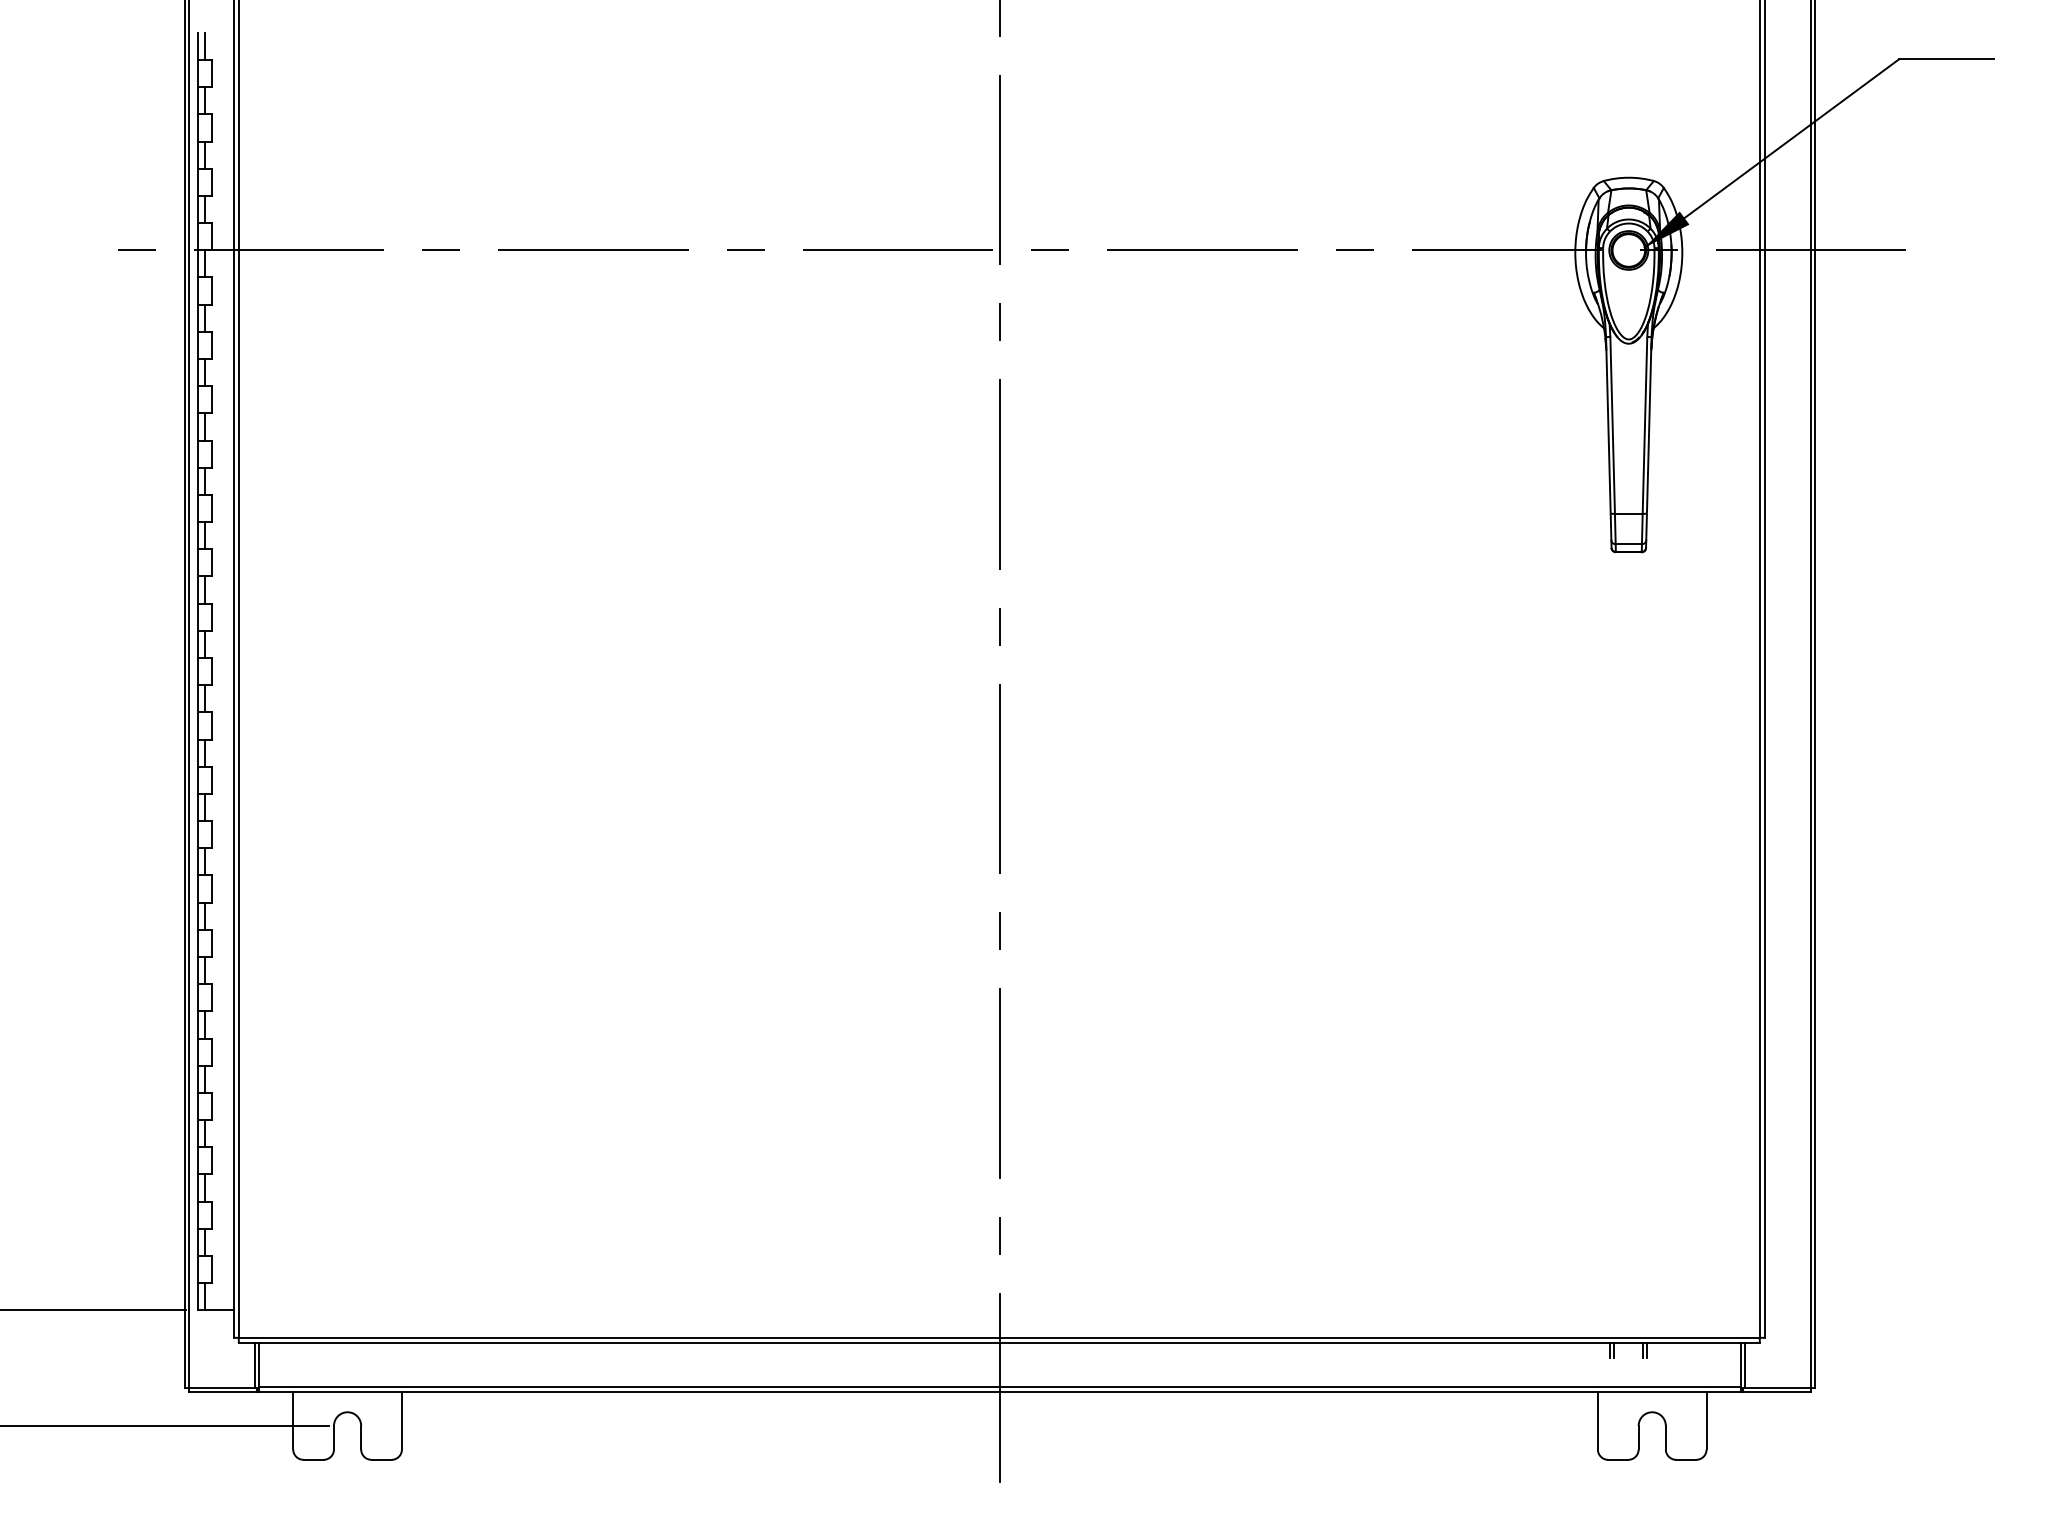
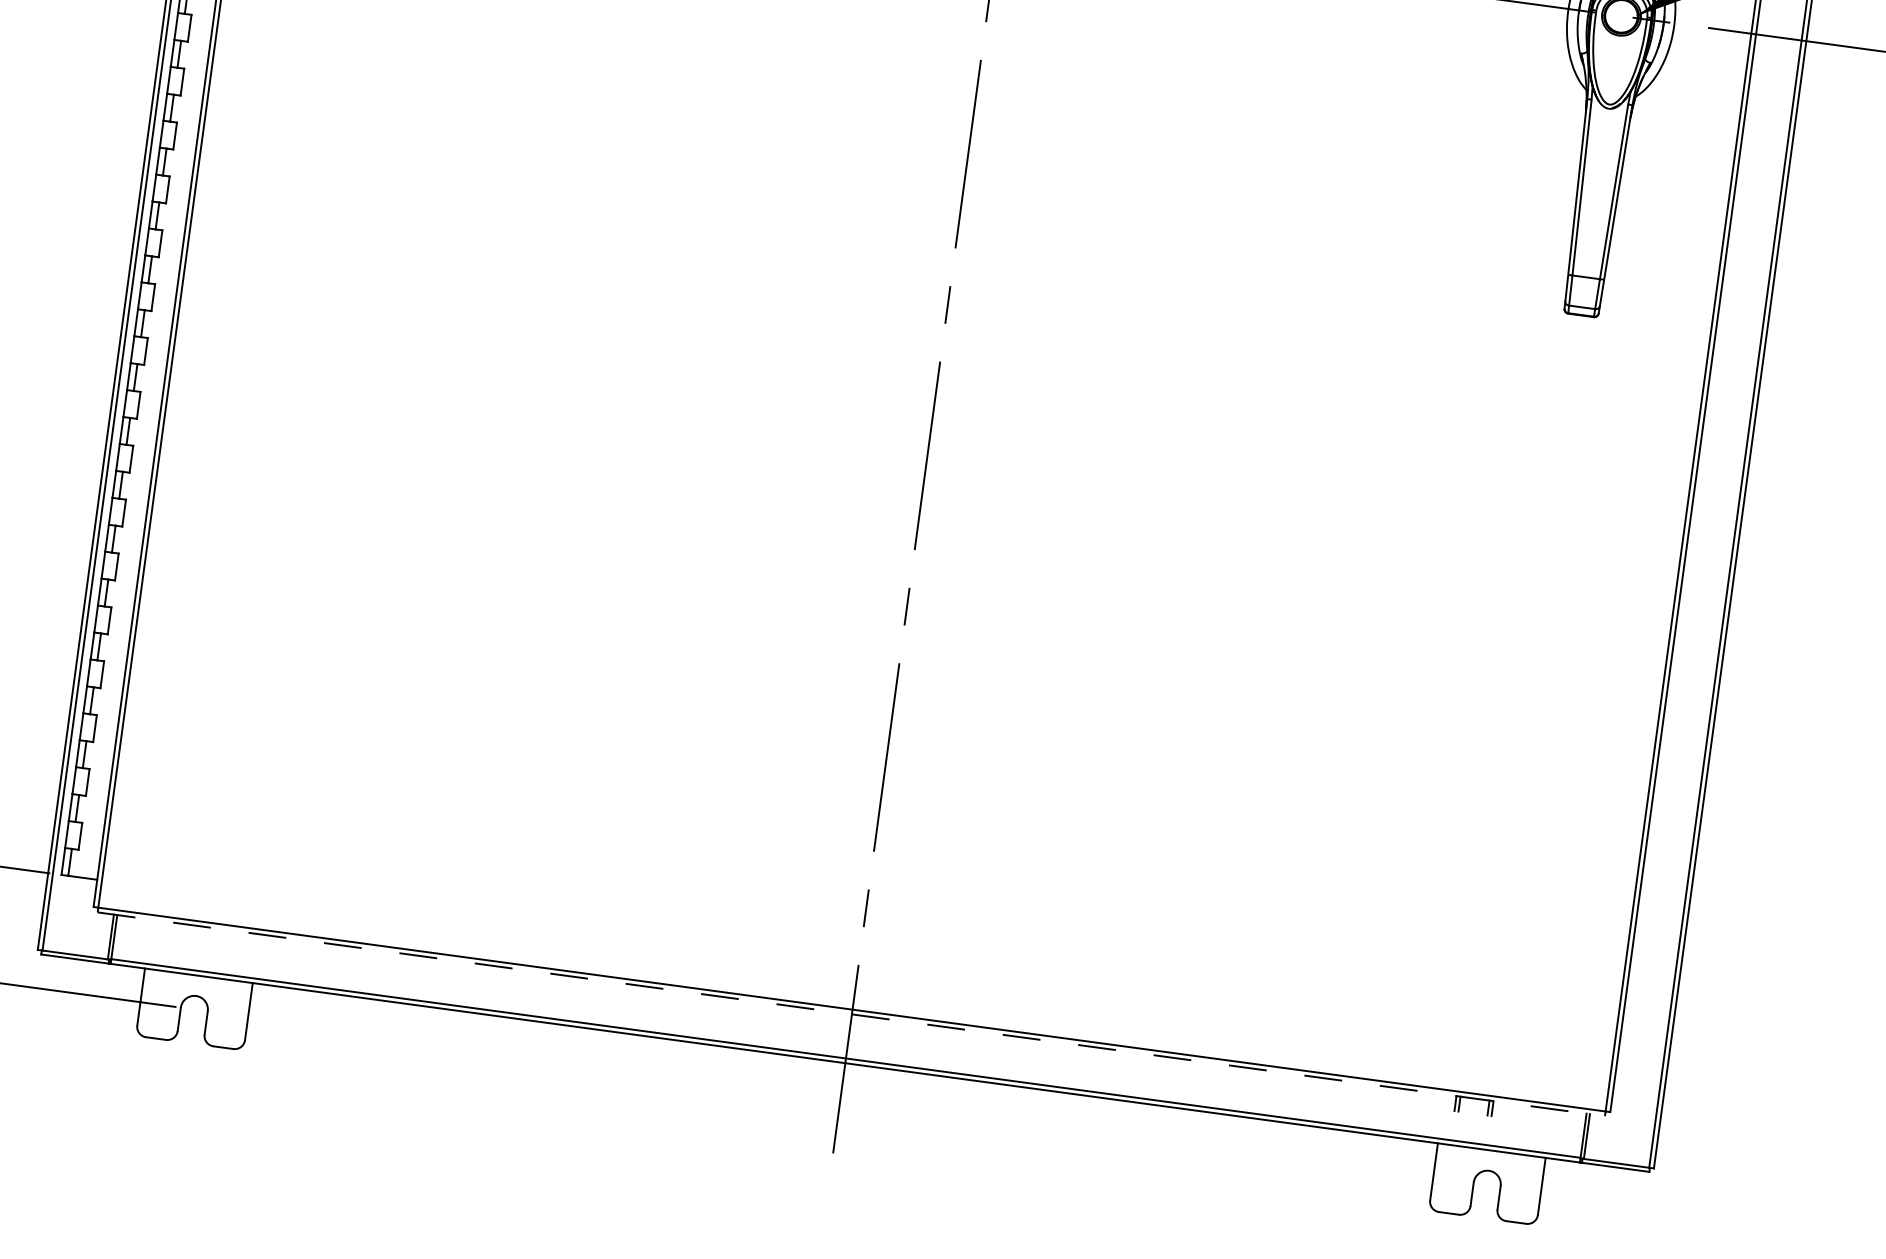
line: (999, 1342) -> (851, 1014), solid -> dashed

